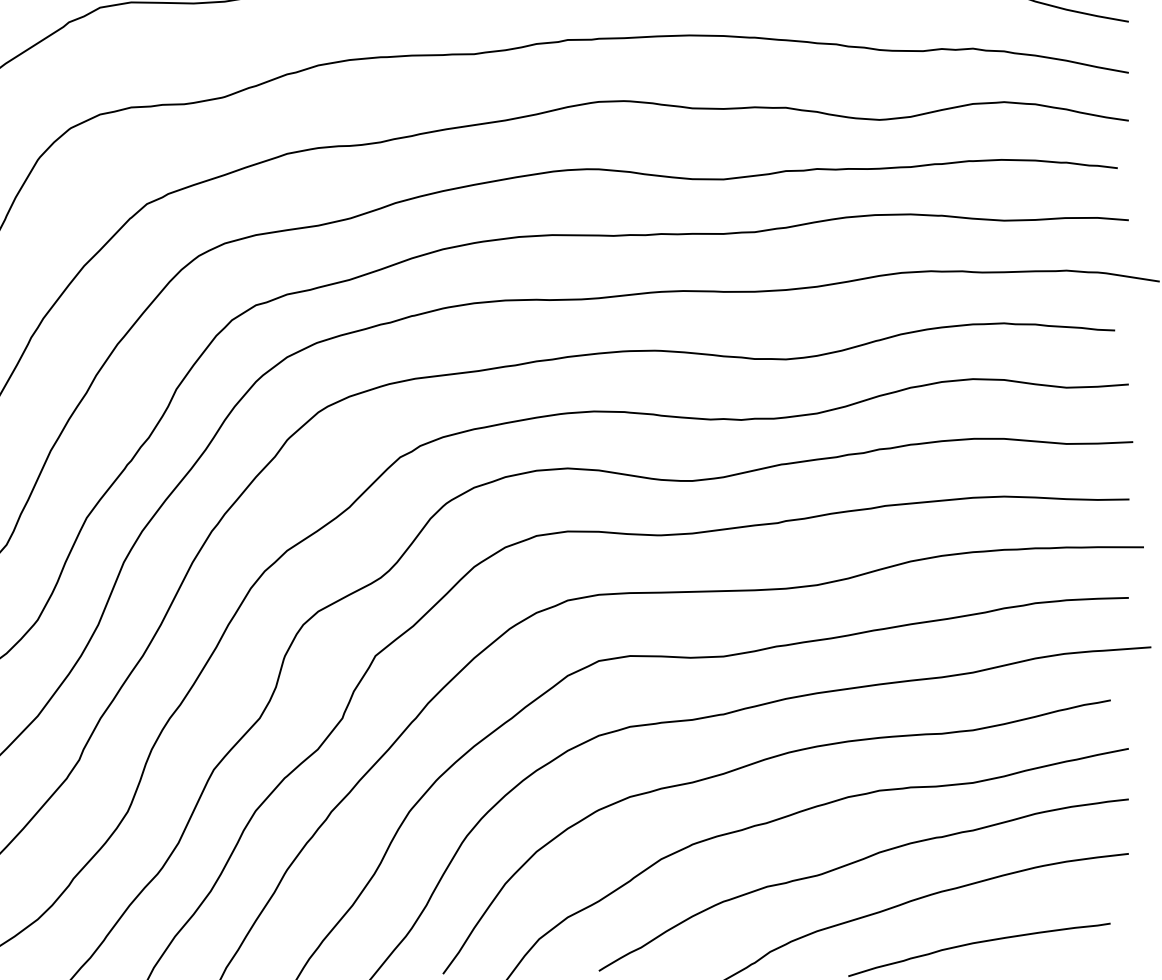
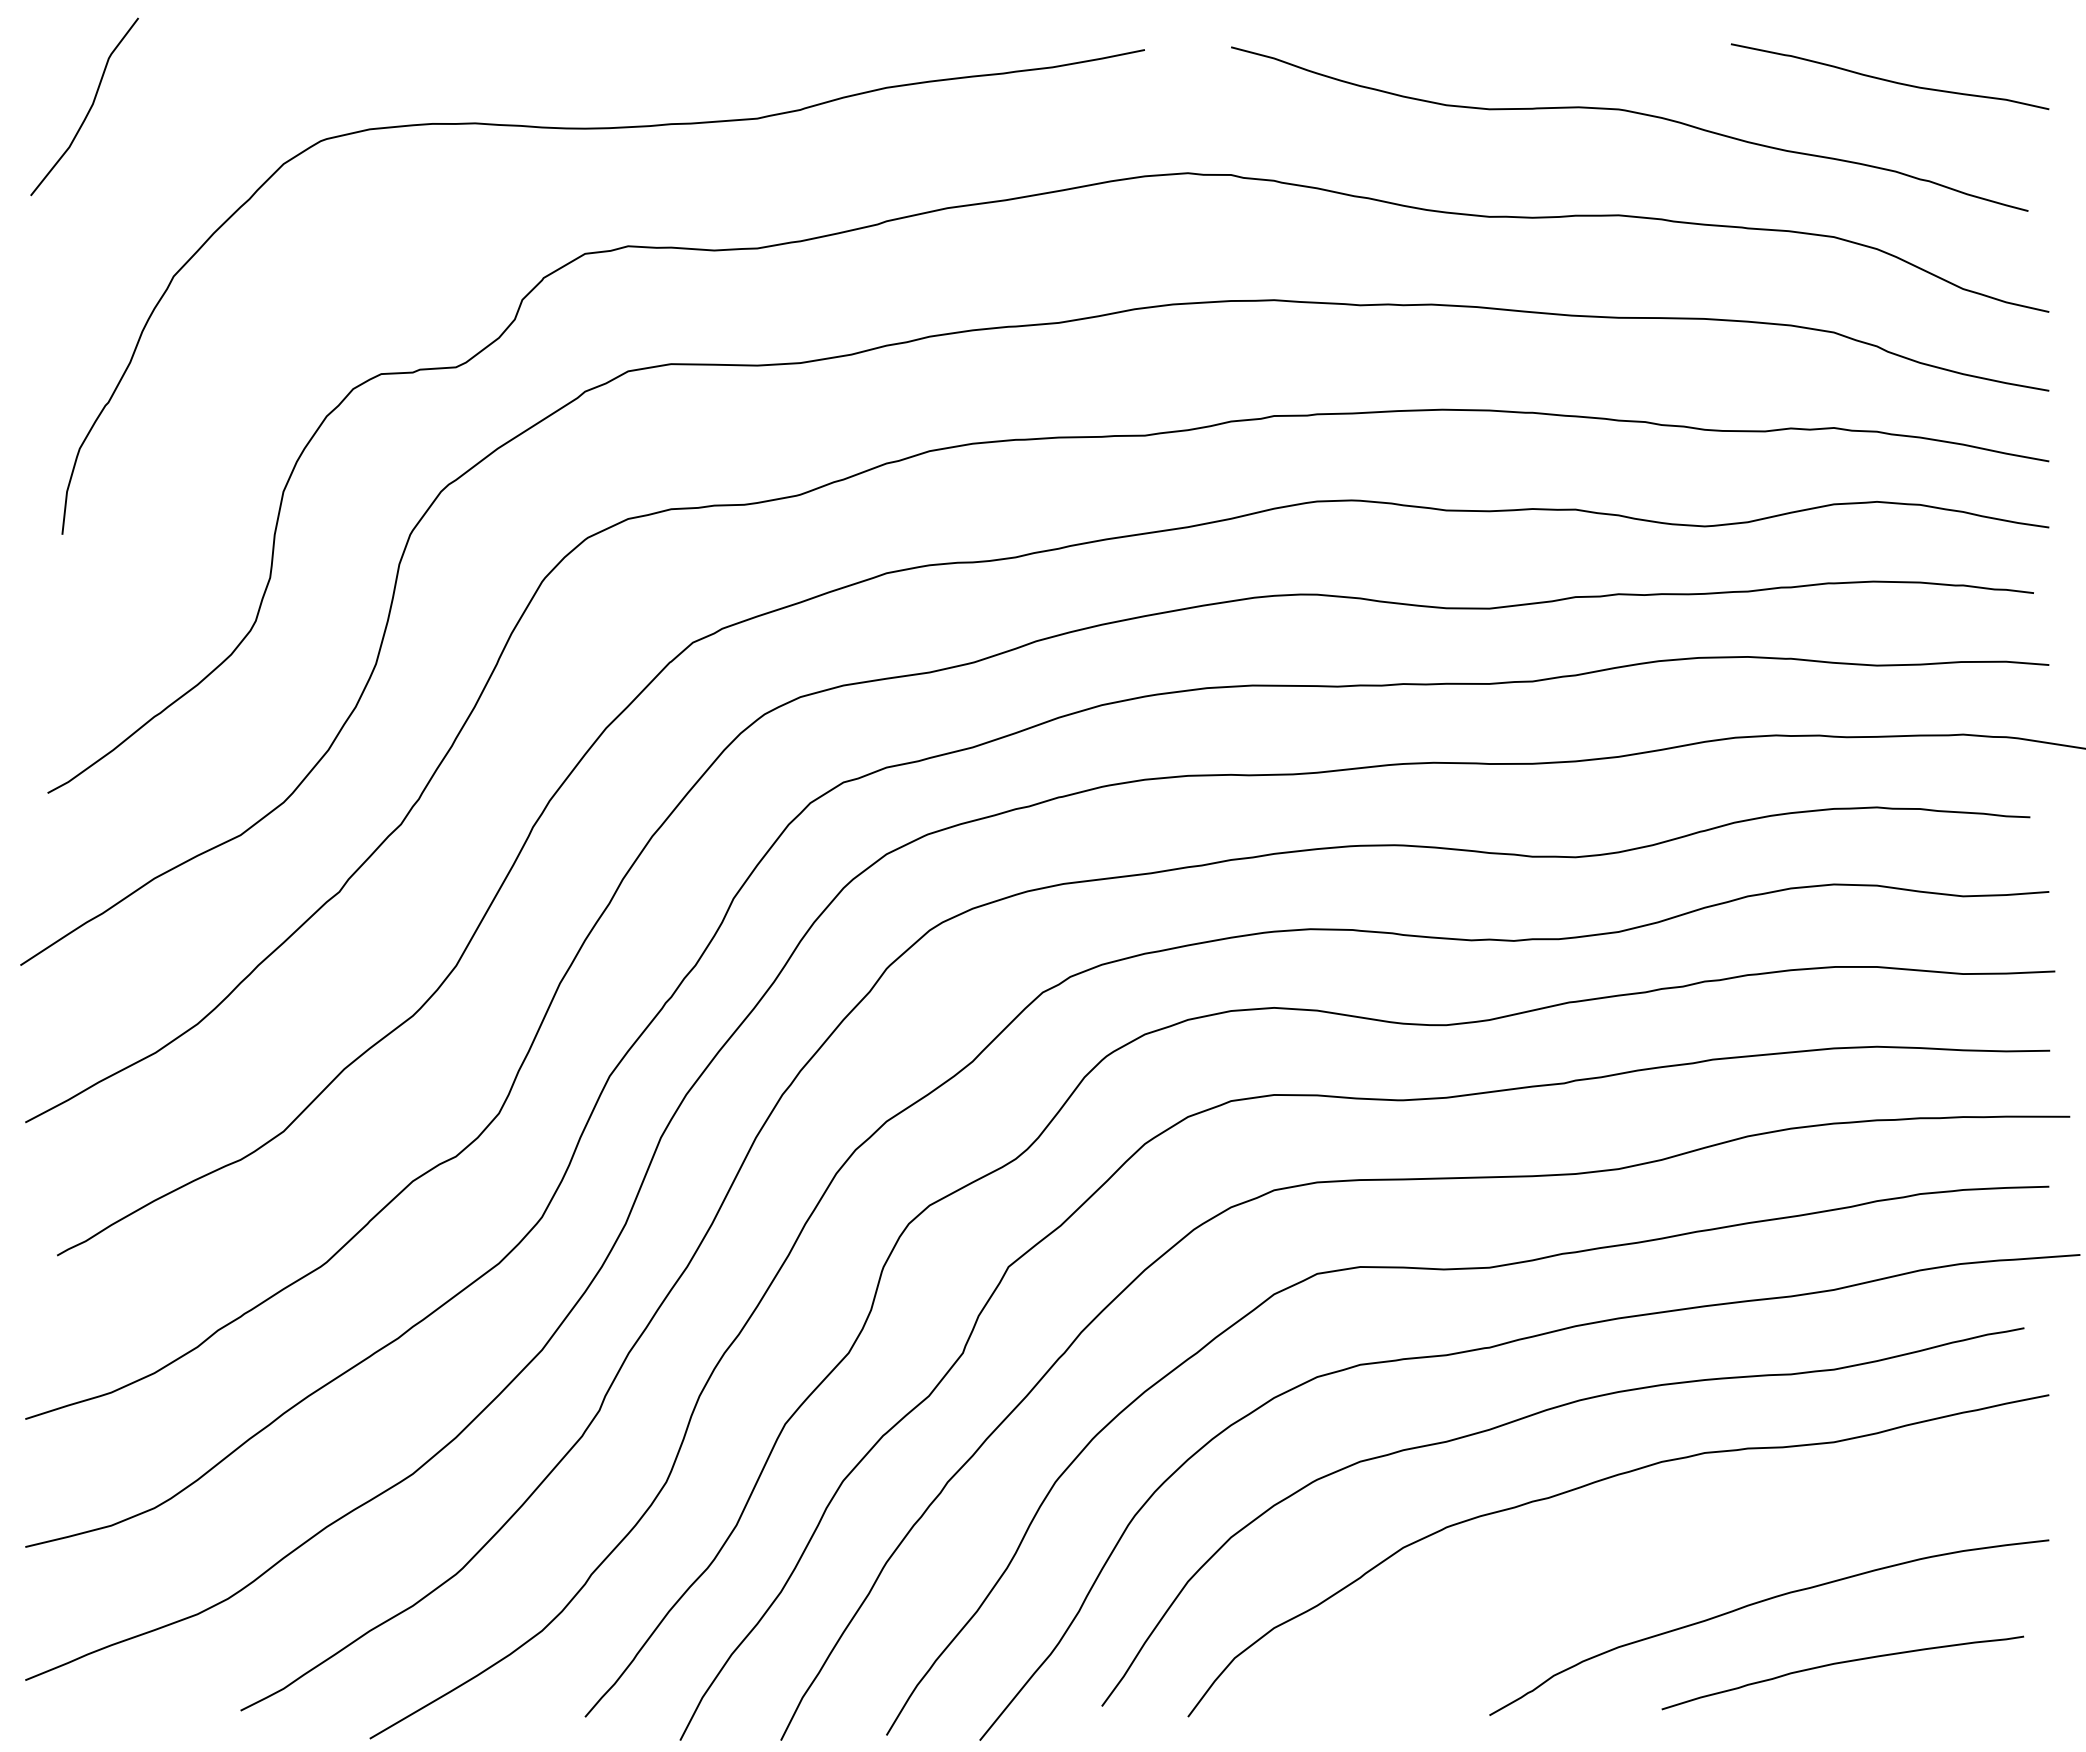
curve: (856, 862) -> (1672, 1552), removed

